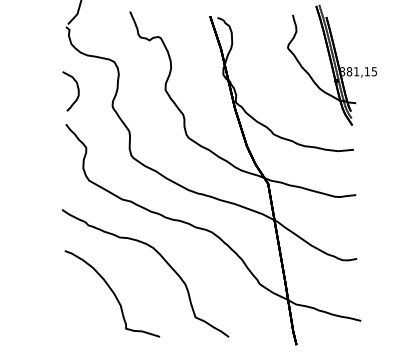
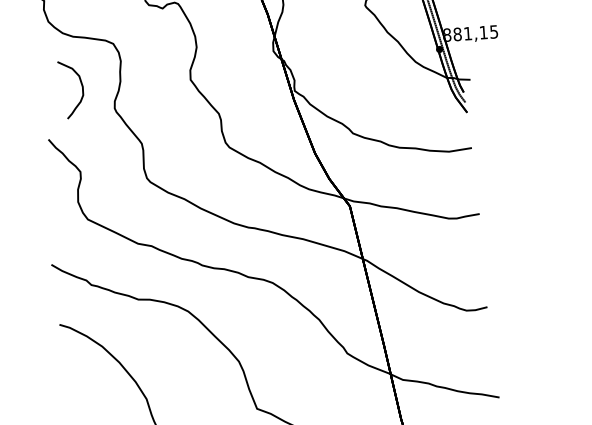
curve: (77, 91) -> (81, 89), moved

